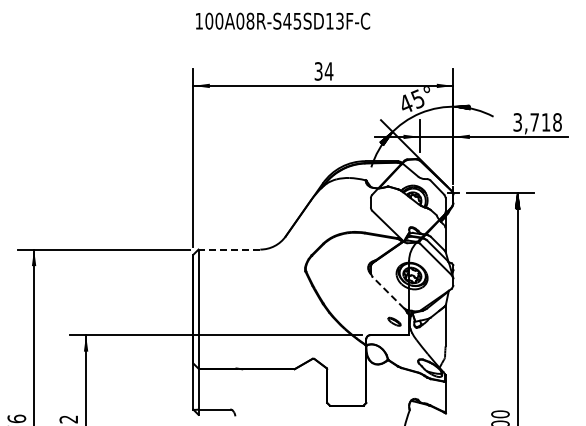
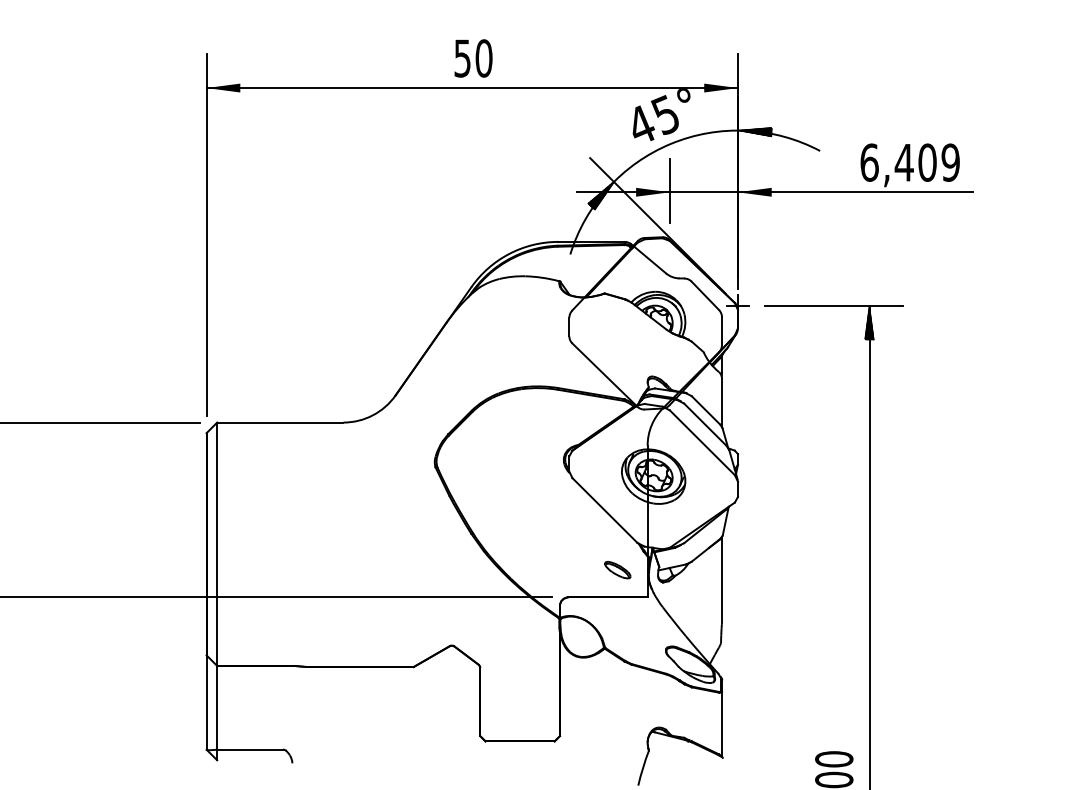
text: (324, 71) -> (474, 58), 34 -> 50
text: (537, 122) -> (909, 162), 3,718 -> 6,409
line: (229, 249) -> (280, 422), dashed -> solid
line: (387, 292) -> (603, 510), dashed -> solid

